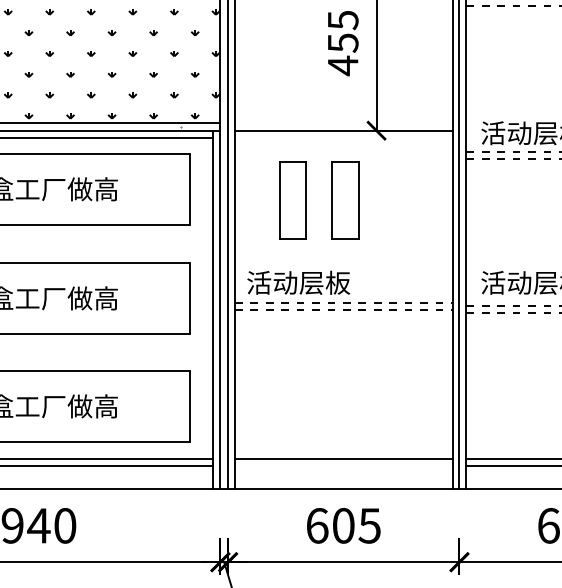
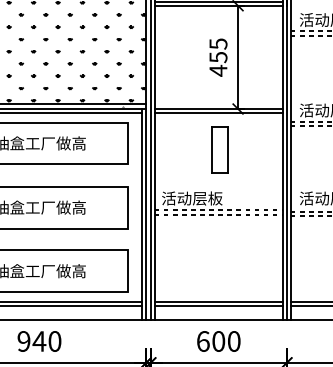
line: (343, 138) -> (218, 113), added
part: (292, 199) -> (188, 149), removed
line: (343, 466) -> (218, 306), added
text: (368, 525) -> (233, 341), 605 -> 600

